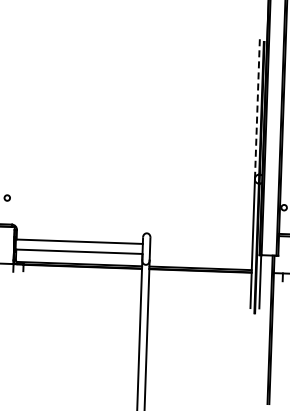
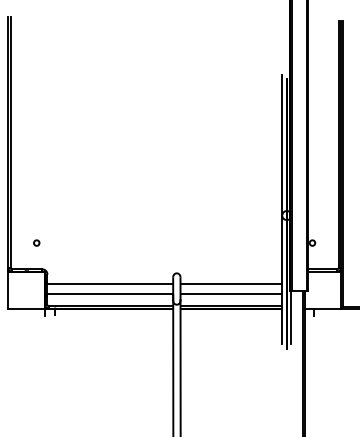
line: (257, 107) -> (282, 144), dashed -> solid
line: (201, 246) -> (231, 284), added
line: (201, 256) -> (231, 294), added

